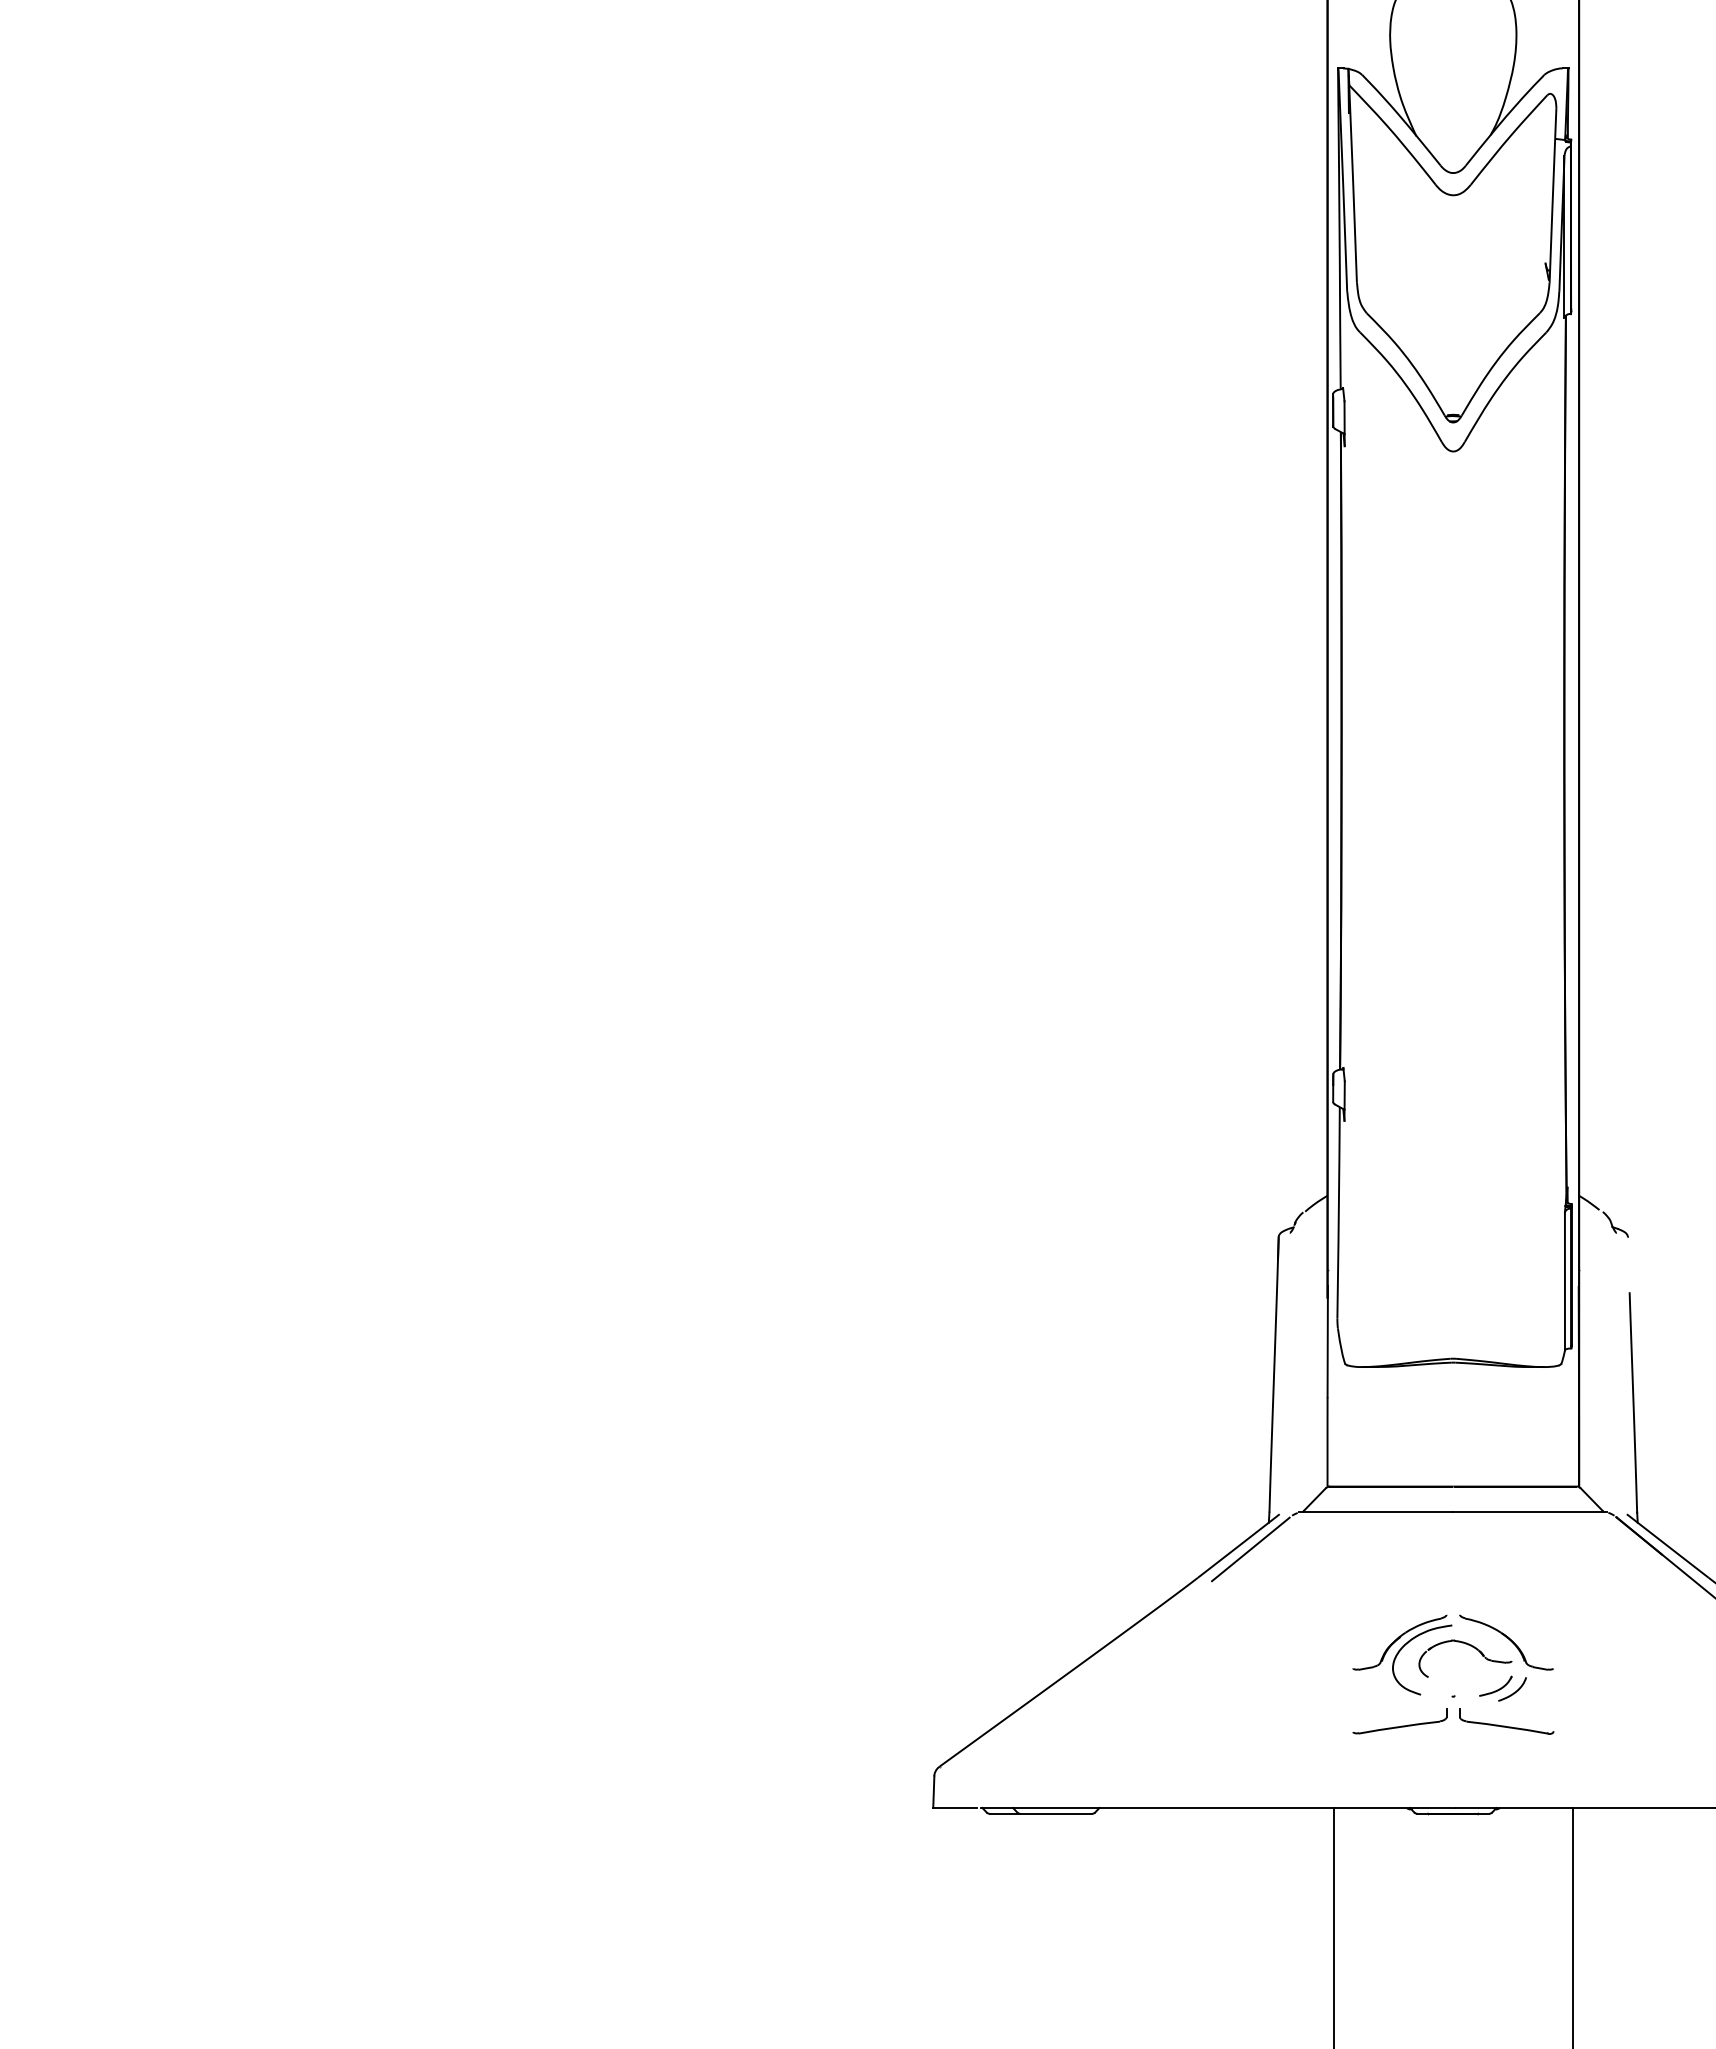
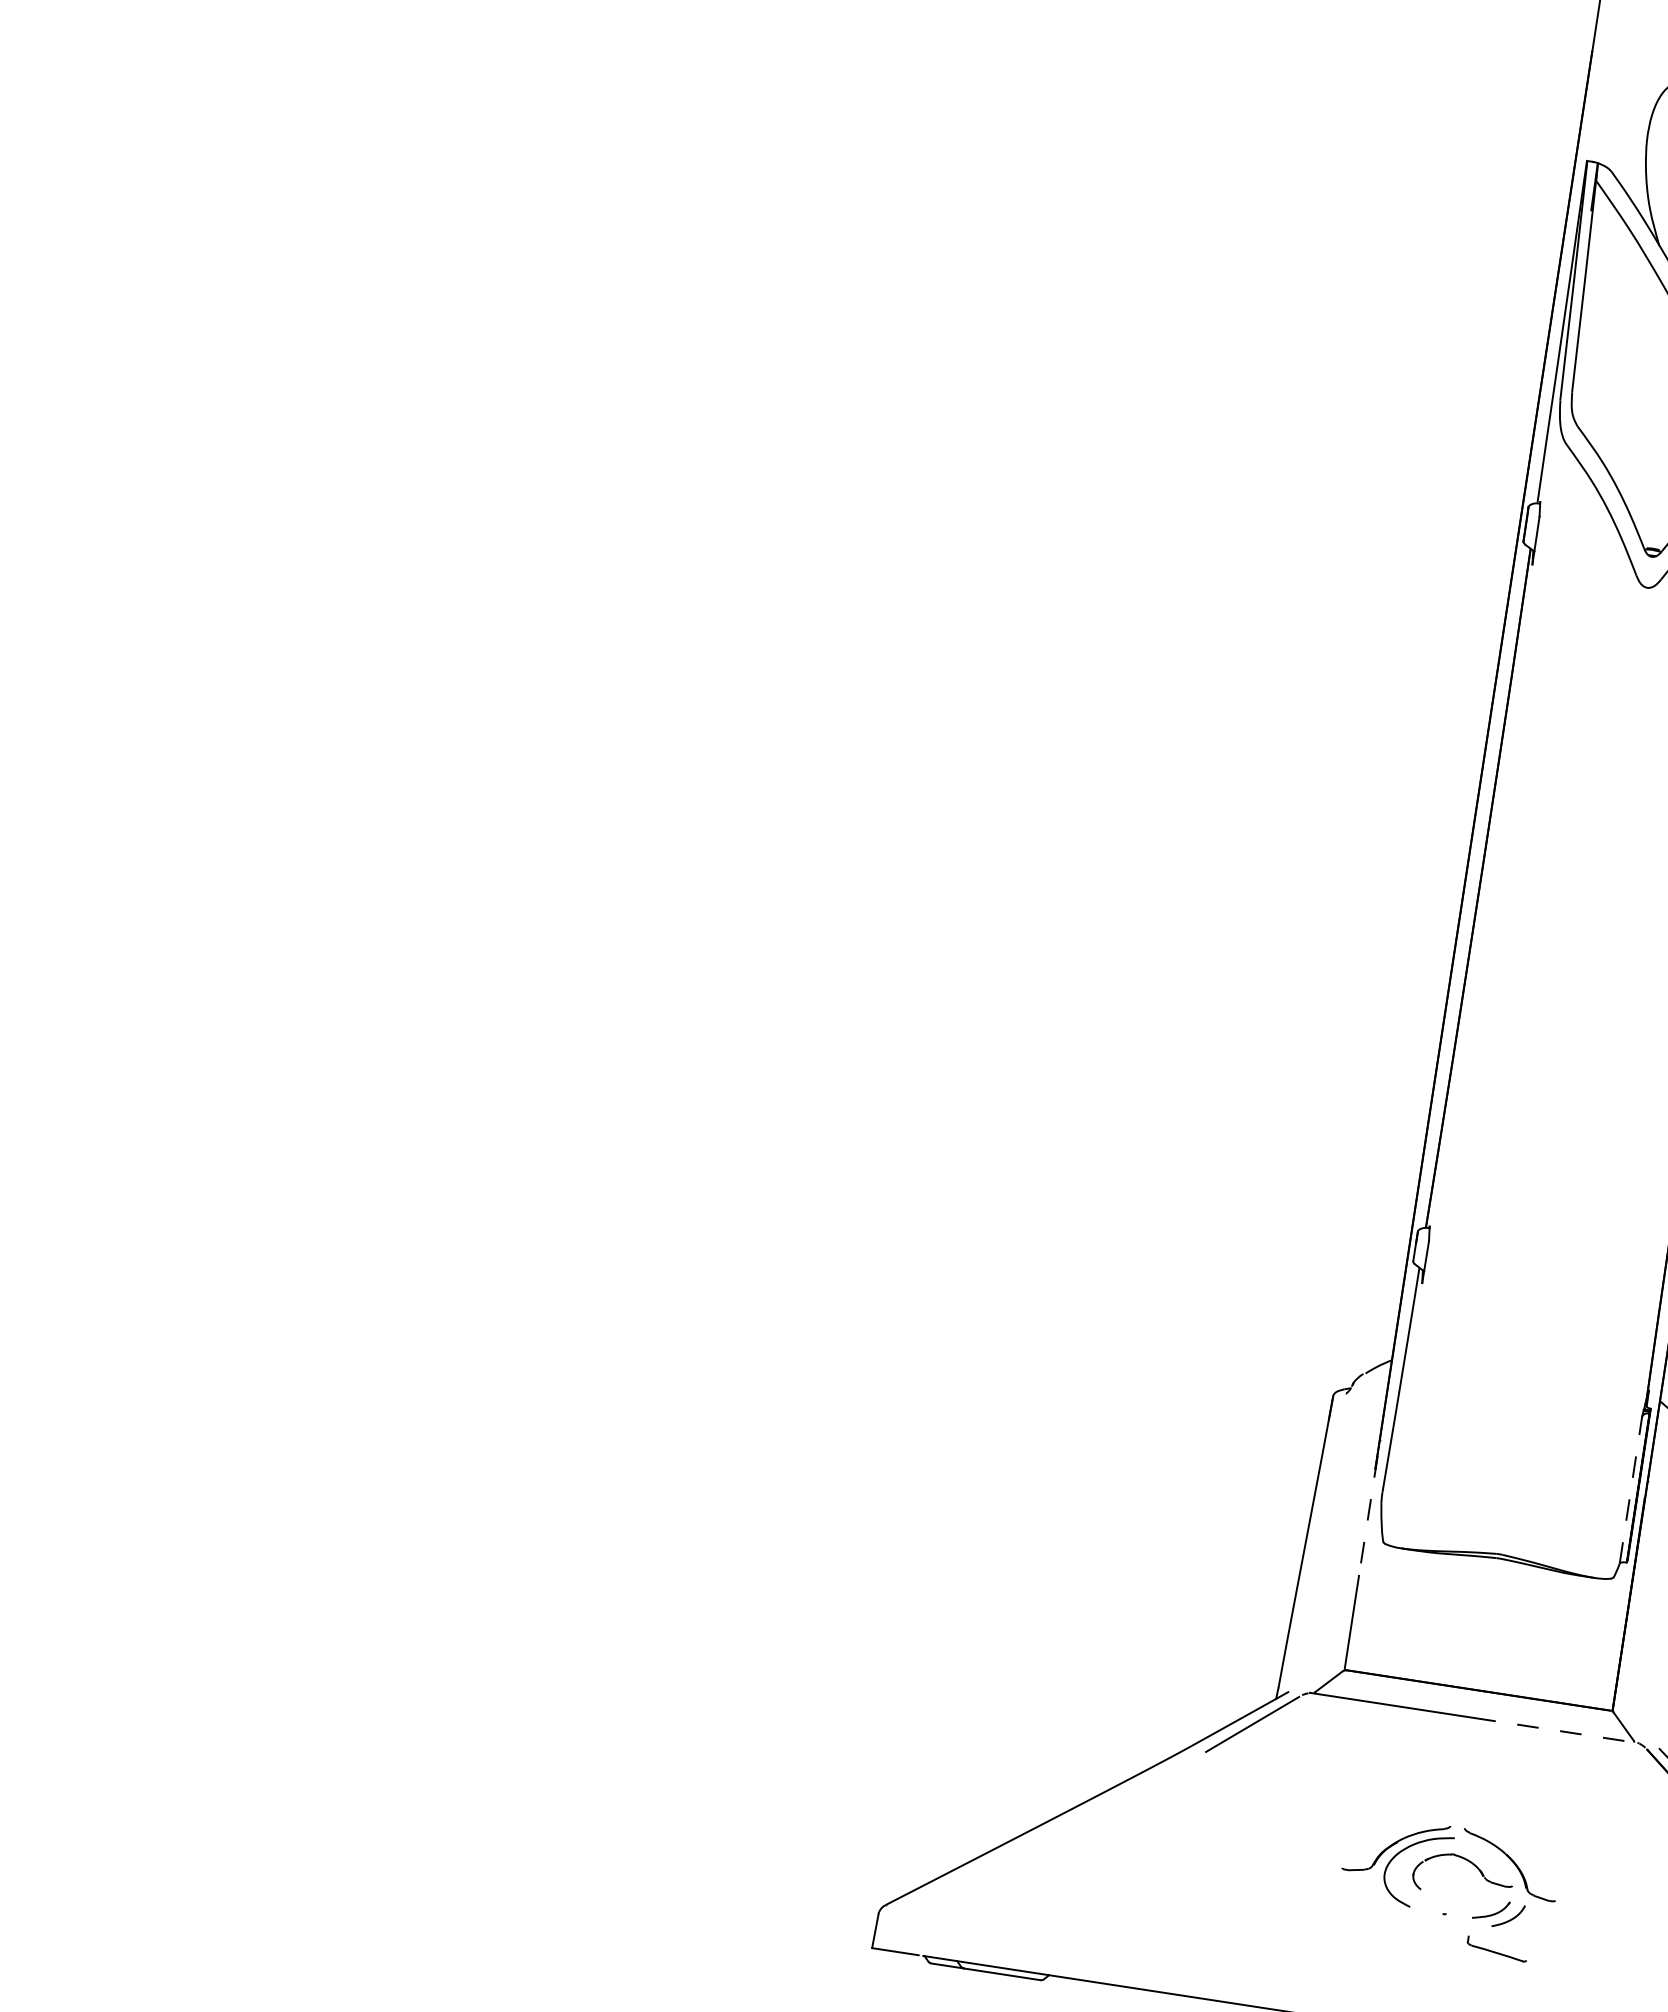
line: (1564, 1280) -> (1630, 1489), solid -> dashed
line: (1327, 1341) -> (1368, 1515), solid -> dashed
line: (1530, 1512) -> (1556, 1730), solid -> dashed
part: (1399, 1721) -> (1382, 1931), removed
part: (1506, 1721) -> (1496, 1949), size x0.6

